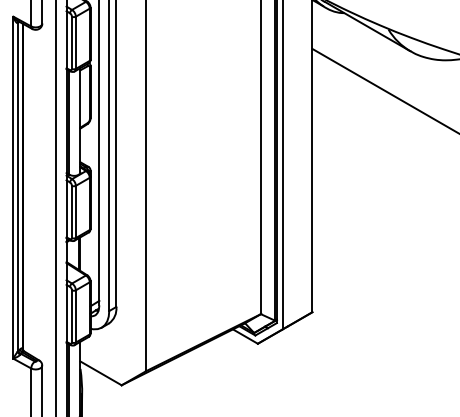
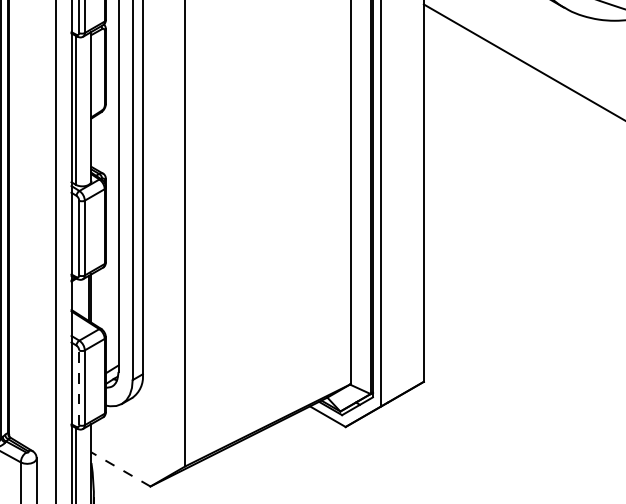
line: (71, 315) -> (78, 386), solid -> dashed
line: (101, 373) -> (121, 469), solid -> dashed

